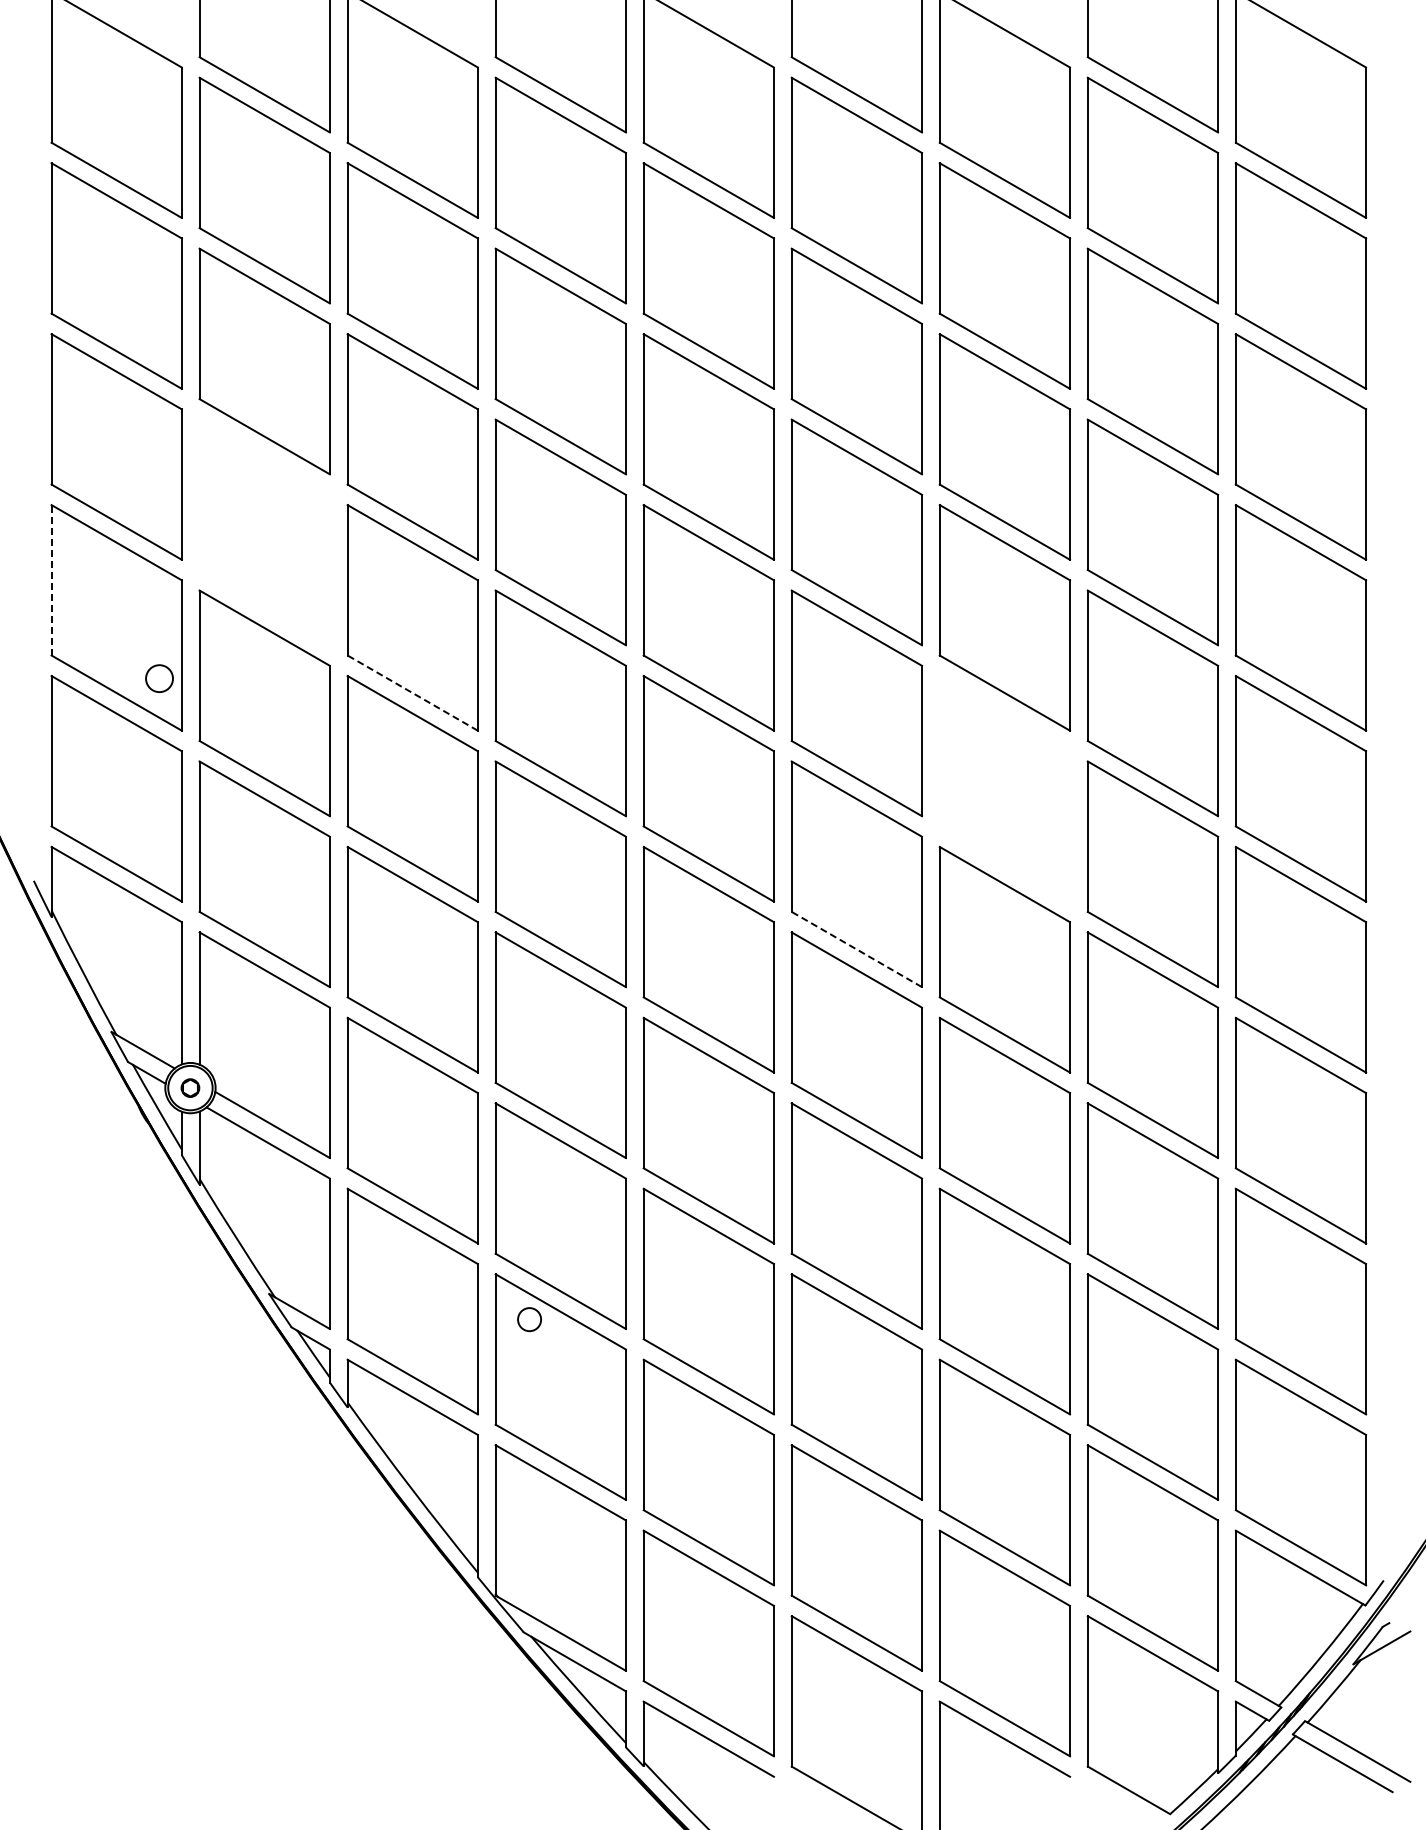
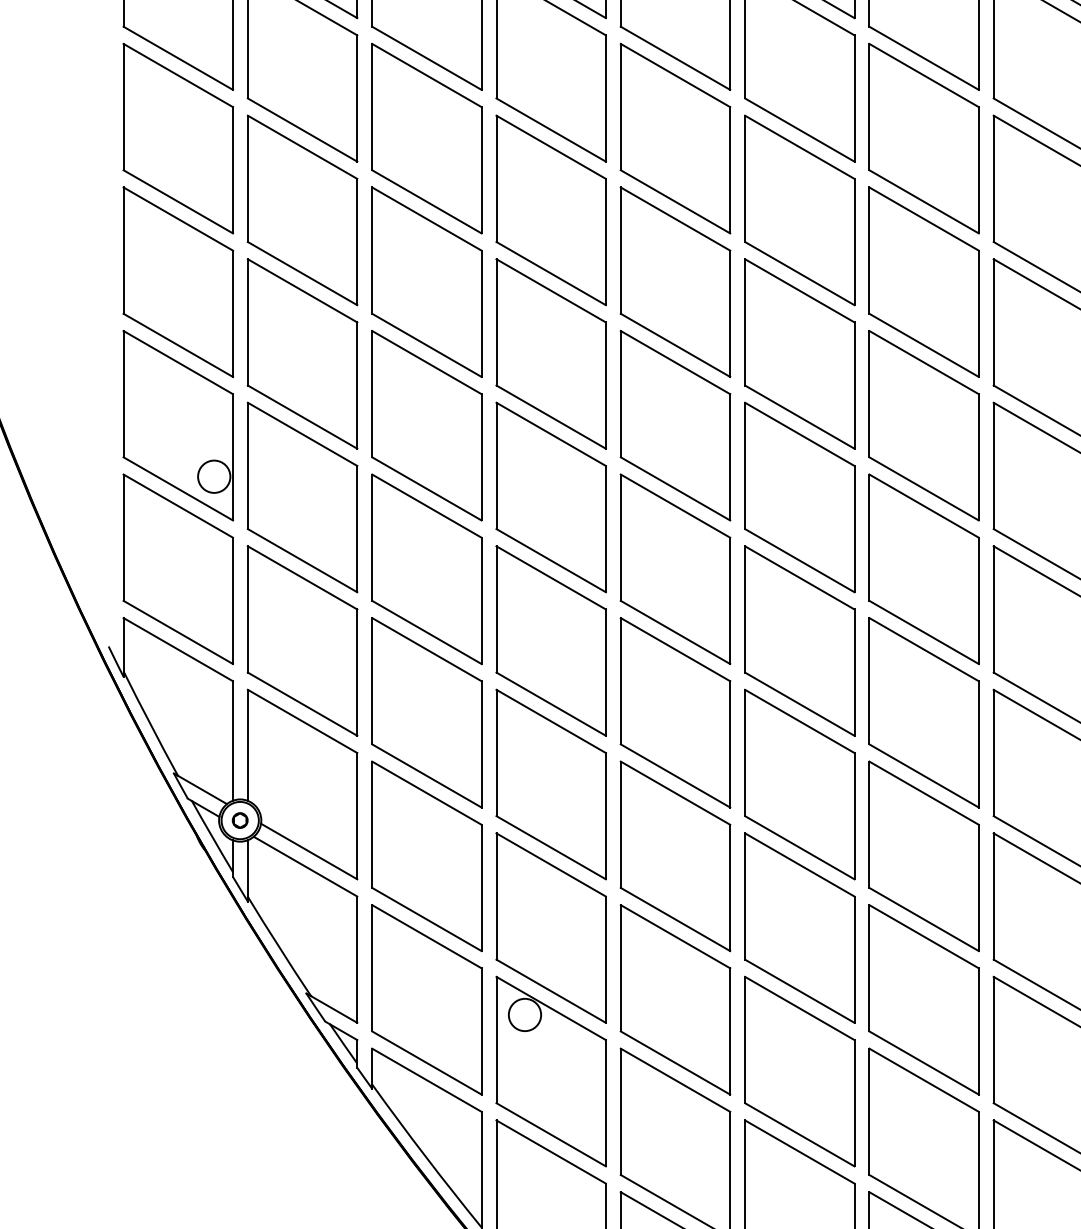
part: (264, 532) -> (302, 354), added
line: (51, 579) -> (123, 393), dashed -> solid
circle: (159, 678) -> (214, 476), size x1.43
line: (412, 692) -> (426, 488), dashed -> solid
part: (1004, 788) -> (923, 568), added
line: (856, 949) -> (799, 704), dashed -> solid
circle: (529, 1319) -> (524, 1014), size x1.67

